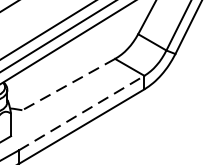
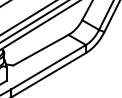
line: (68, 85) -> (40, 50), dashed -> solid
line: (81, 113) -> (48, 67), dashed -> solid

